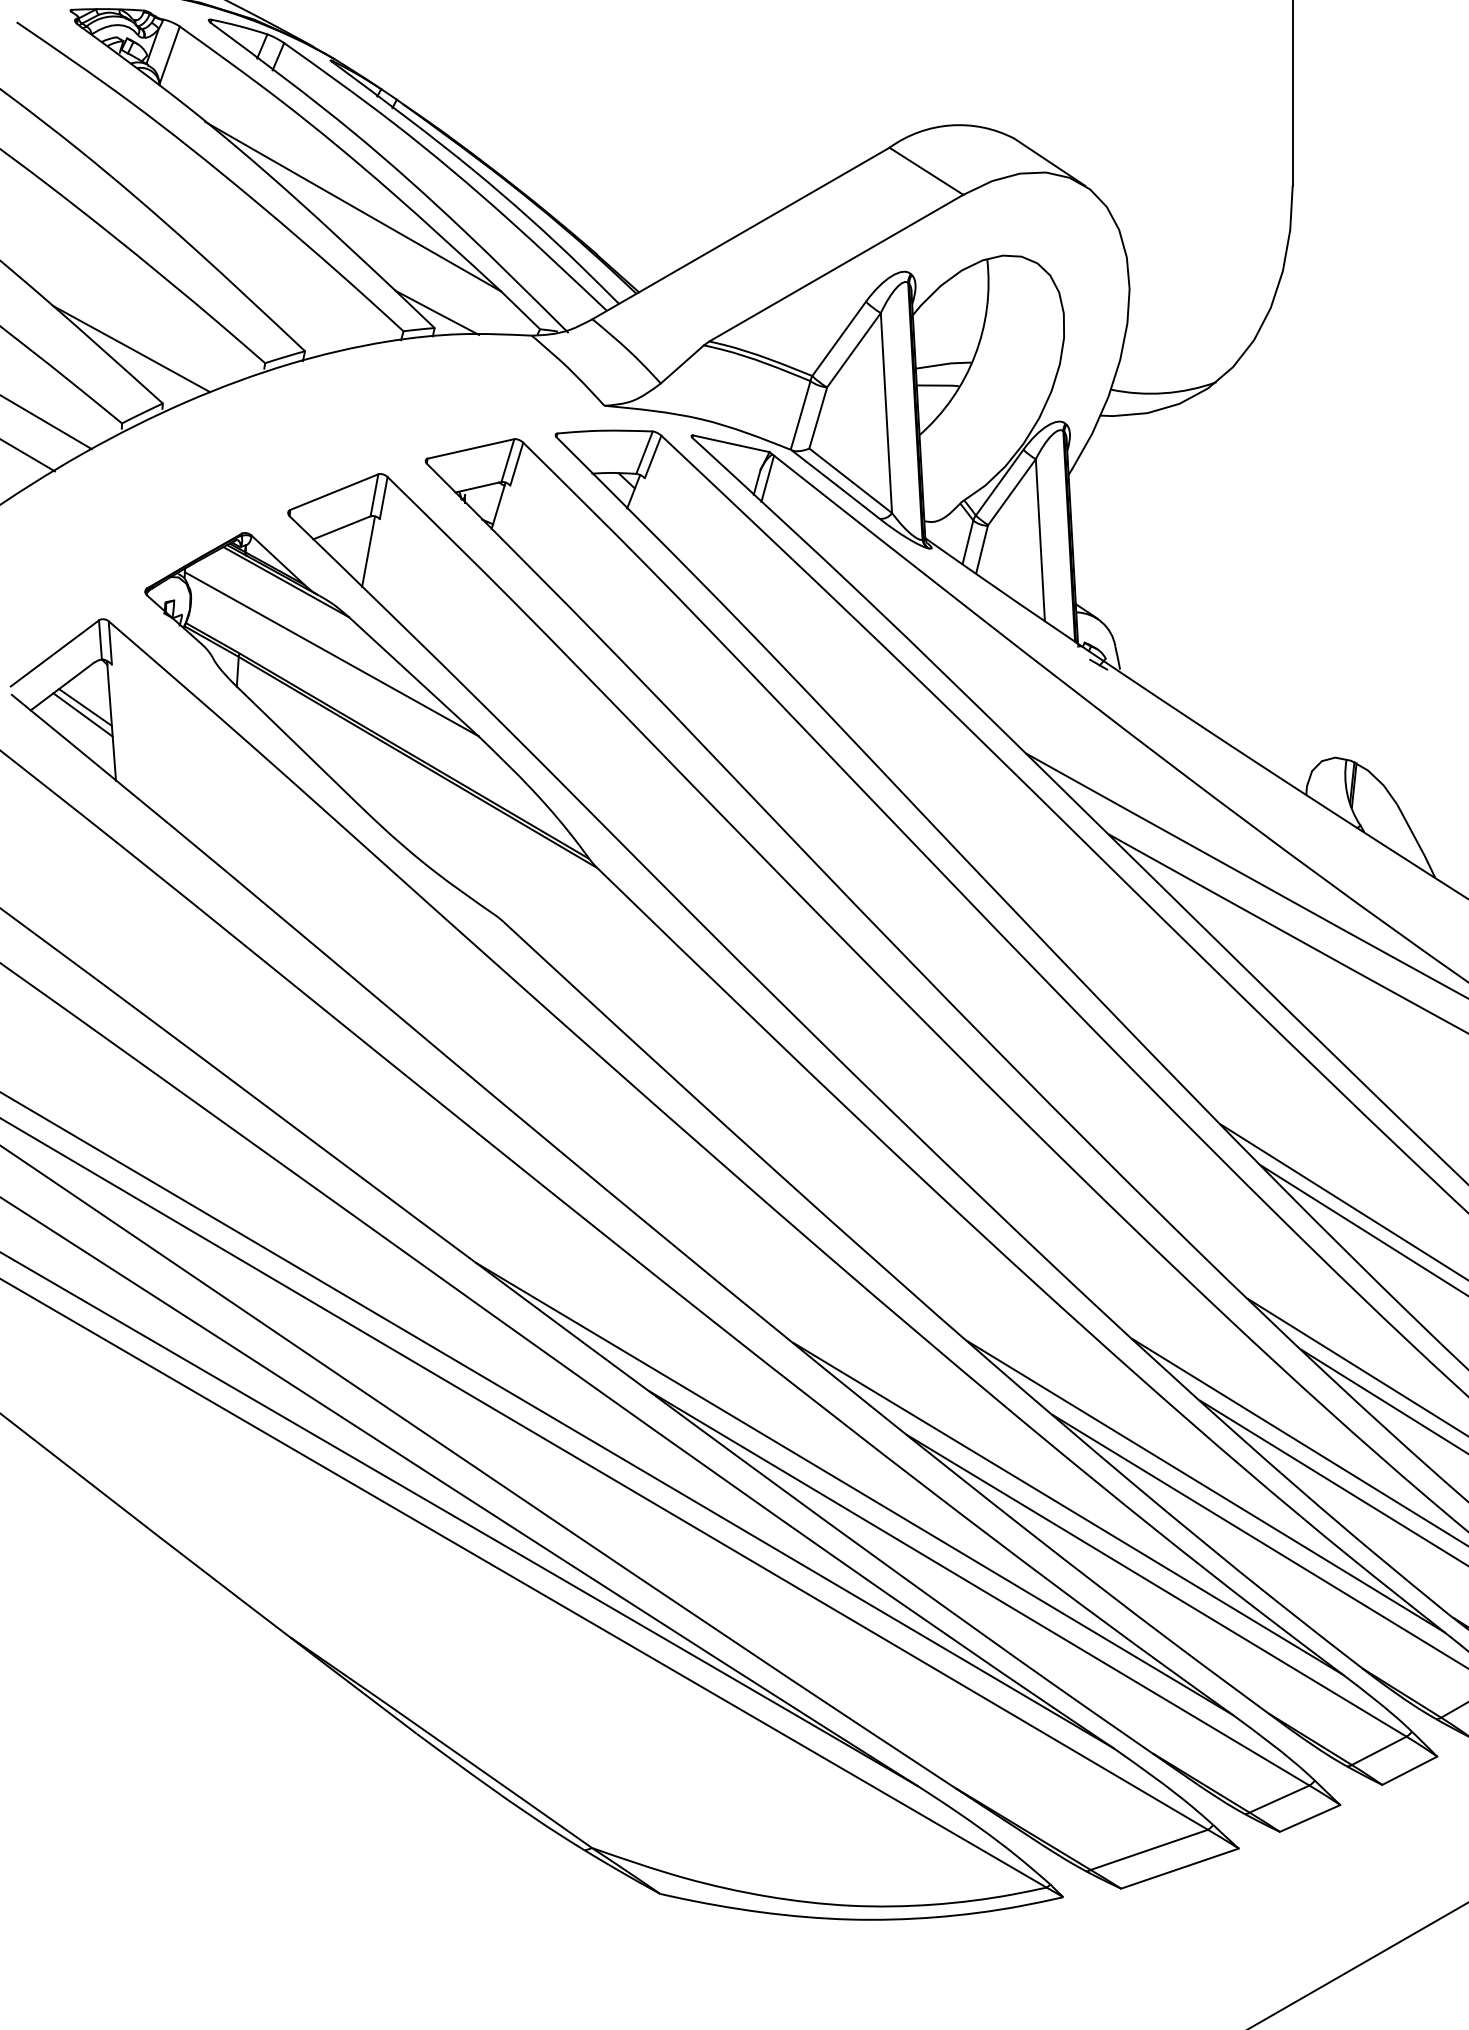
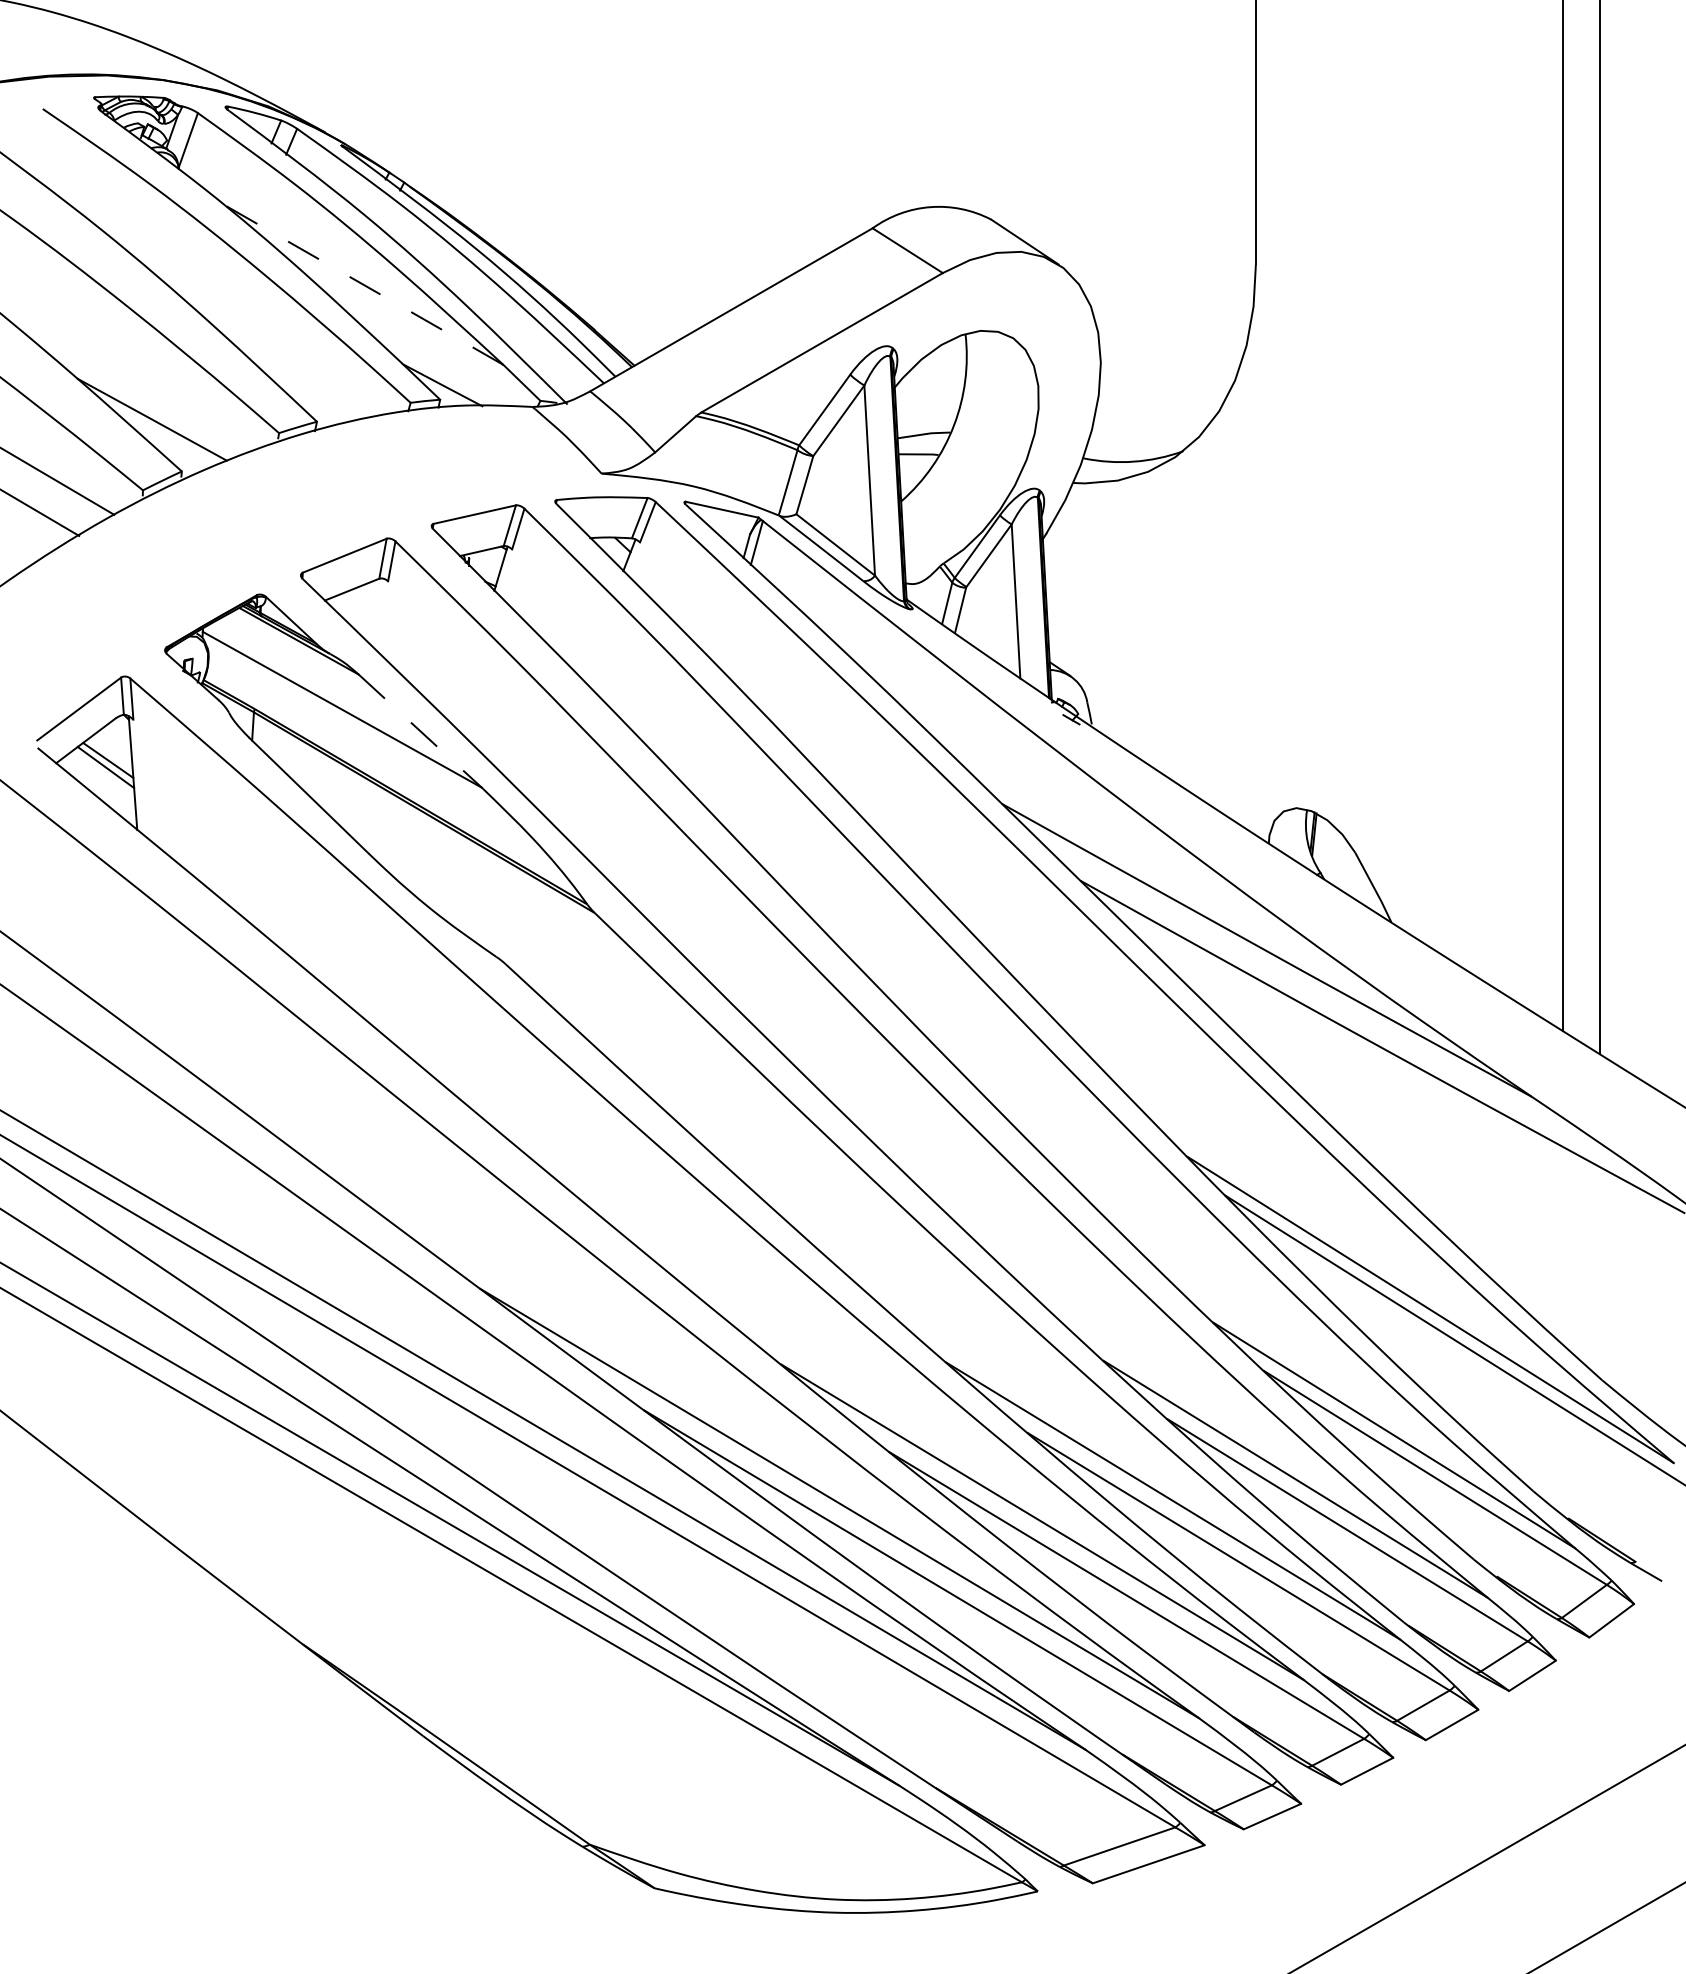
line: (352, 206) -> (362, 284), solid -> dashed
line: (368, 550) -> (377, 611), removed
line: (413, 677) -> (420, 731), solid -> dashed

